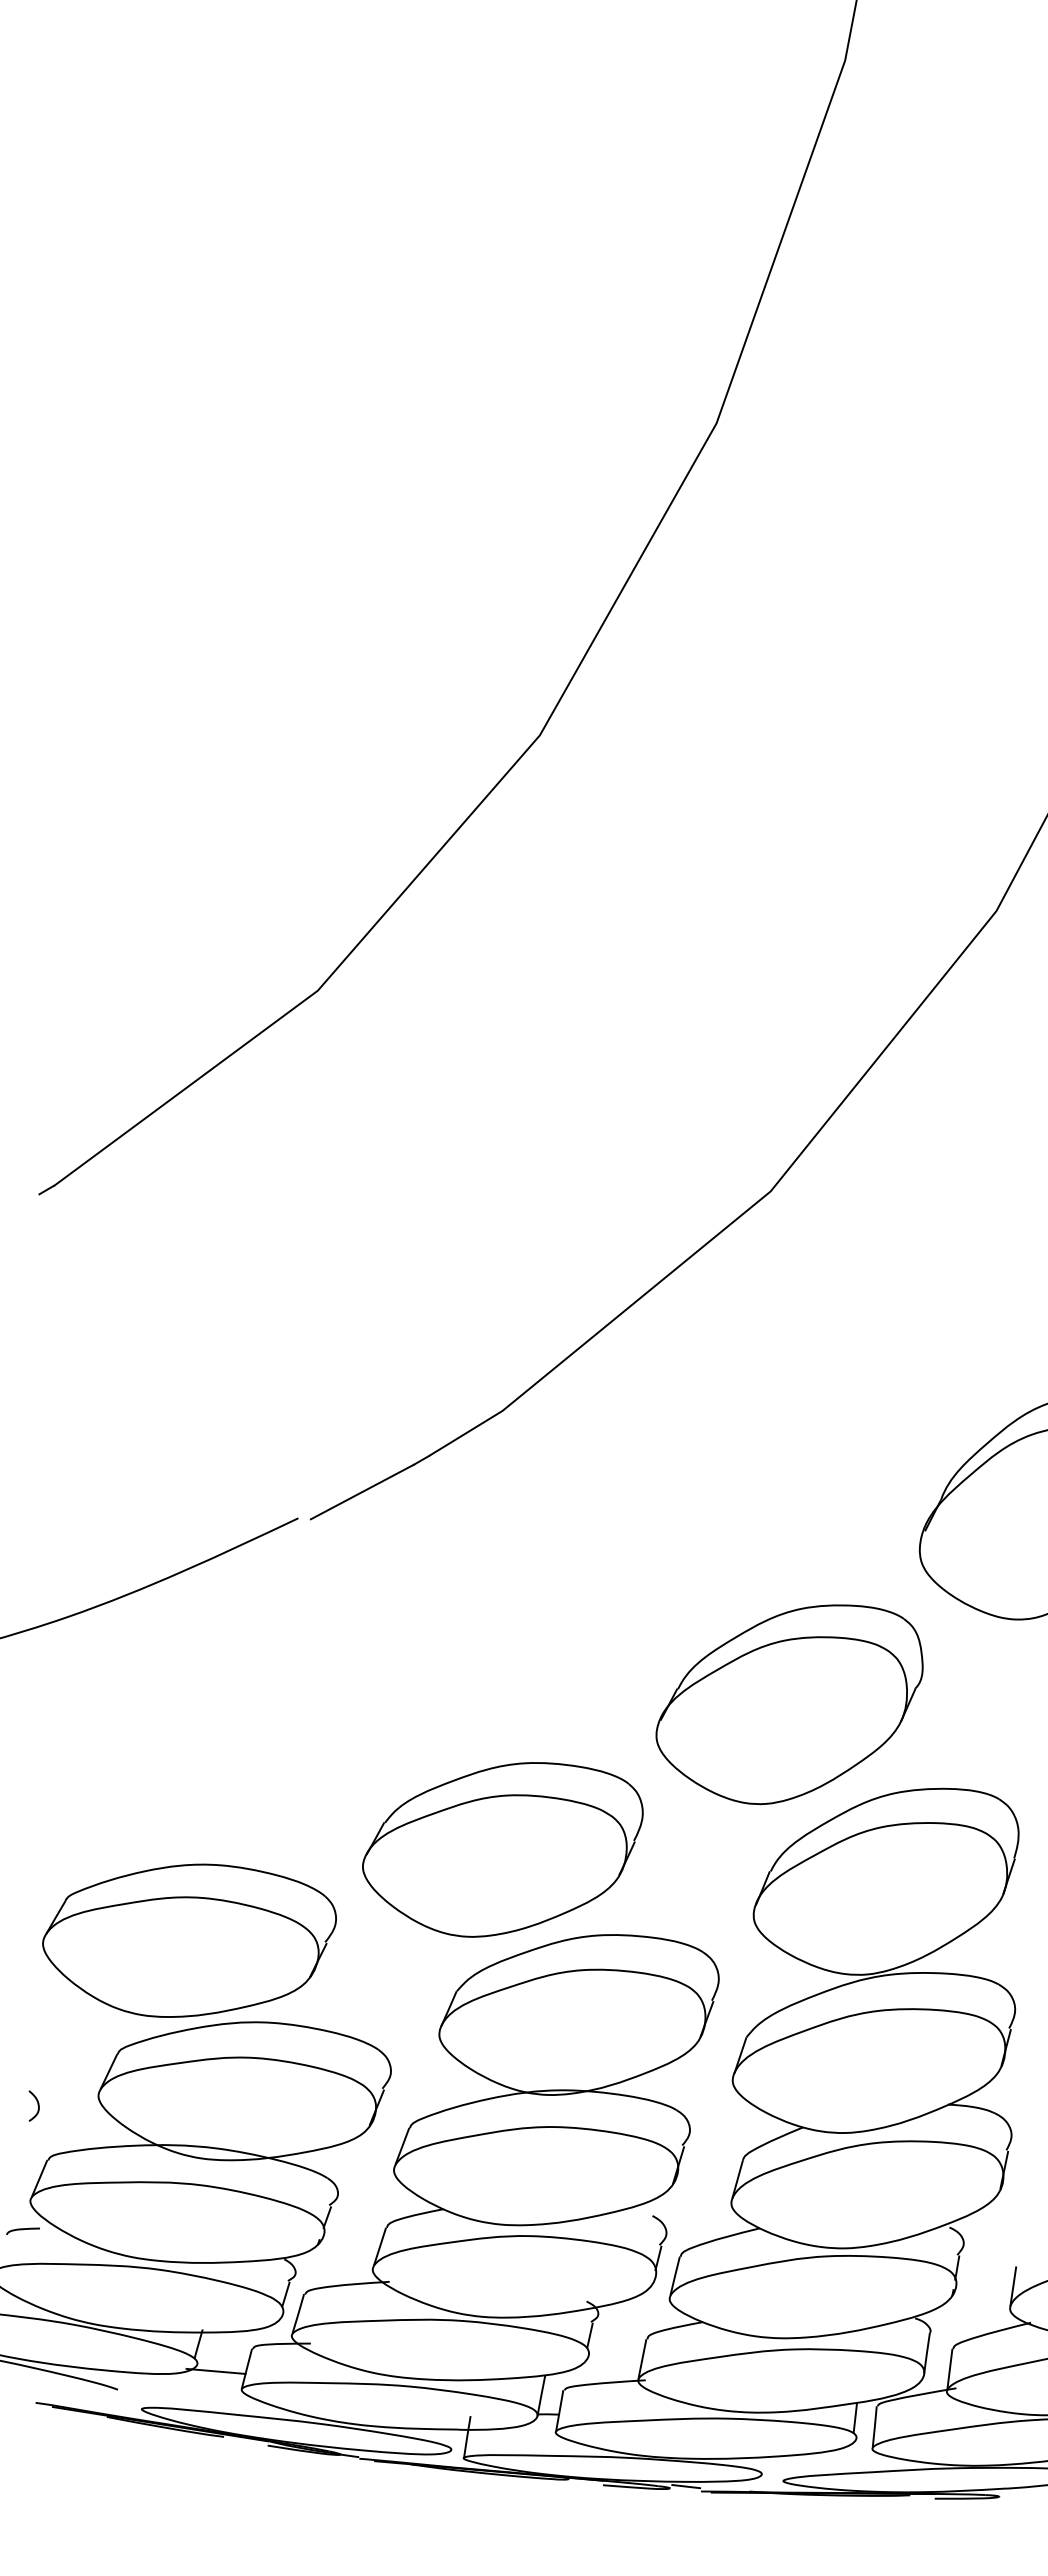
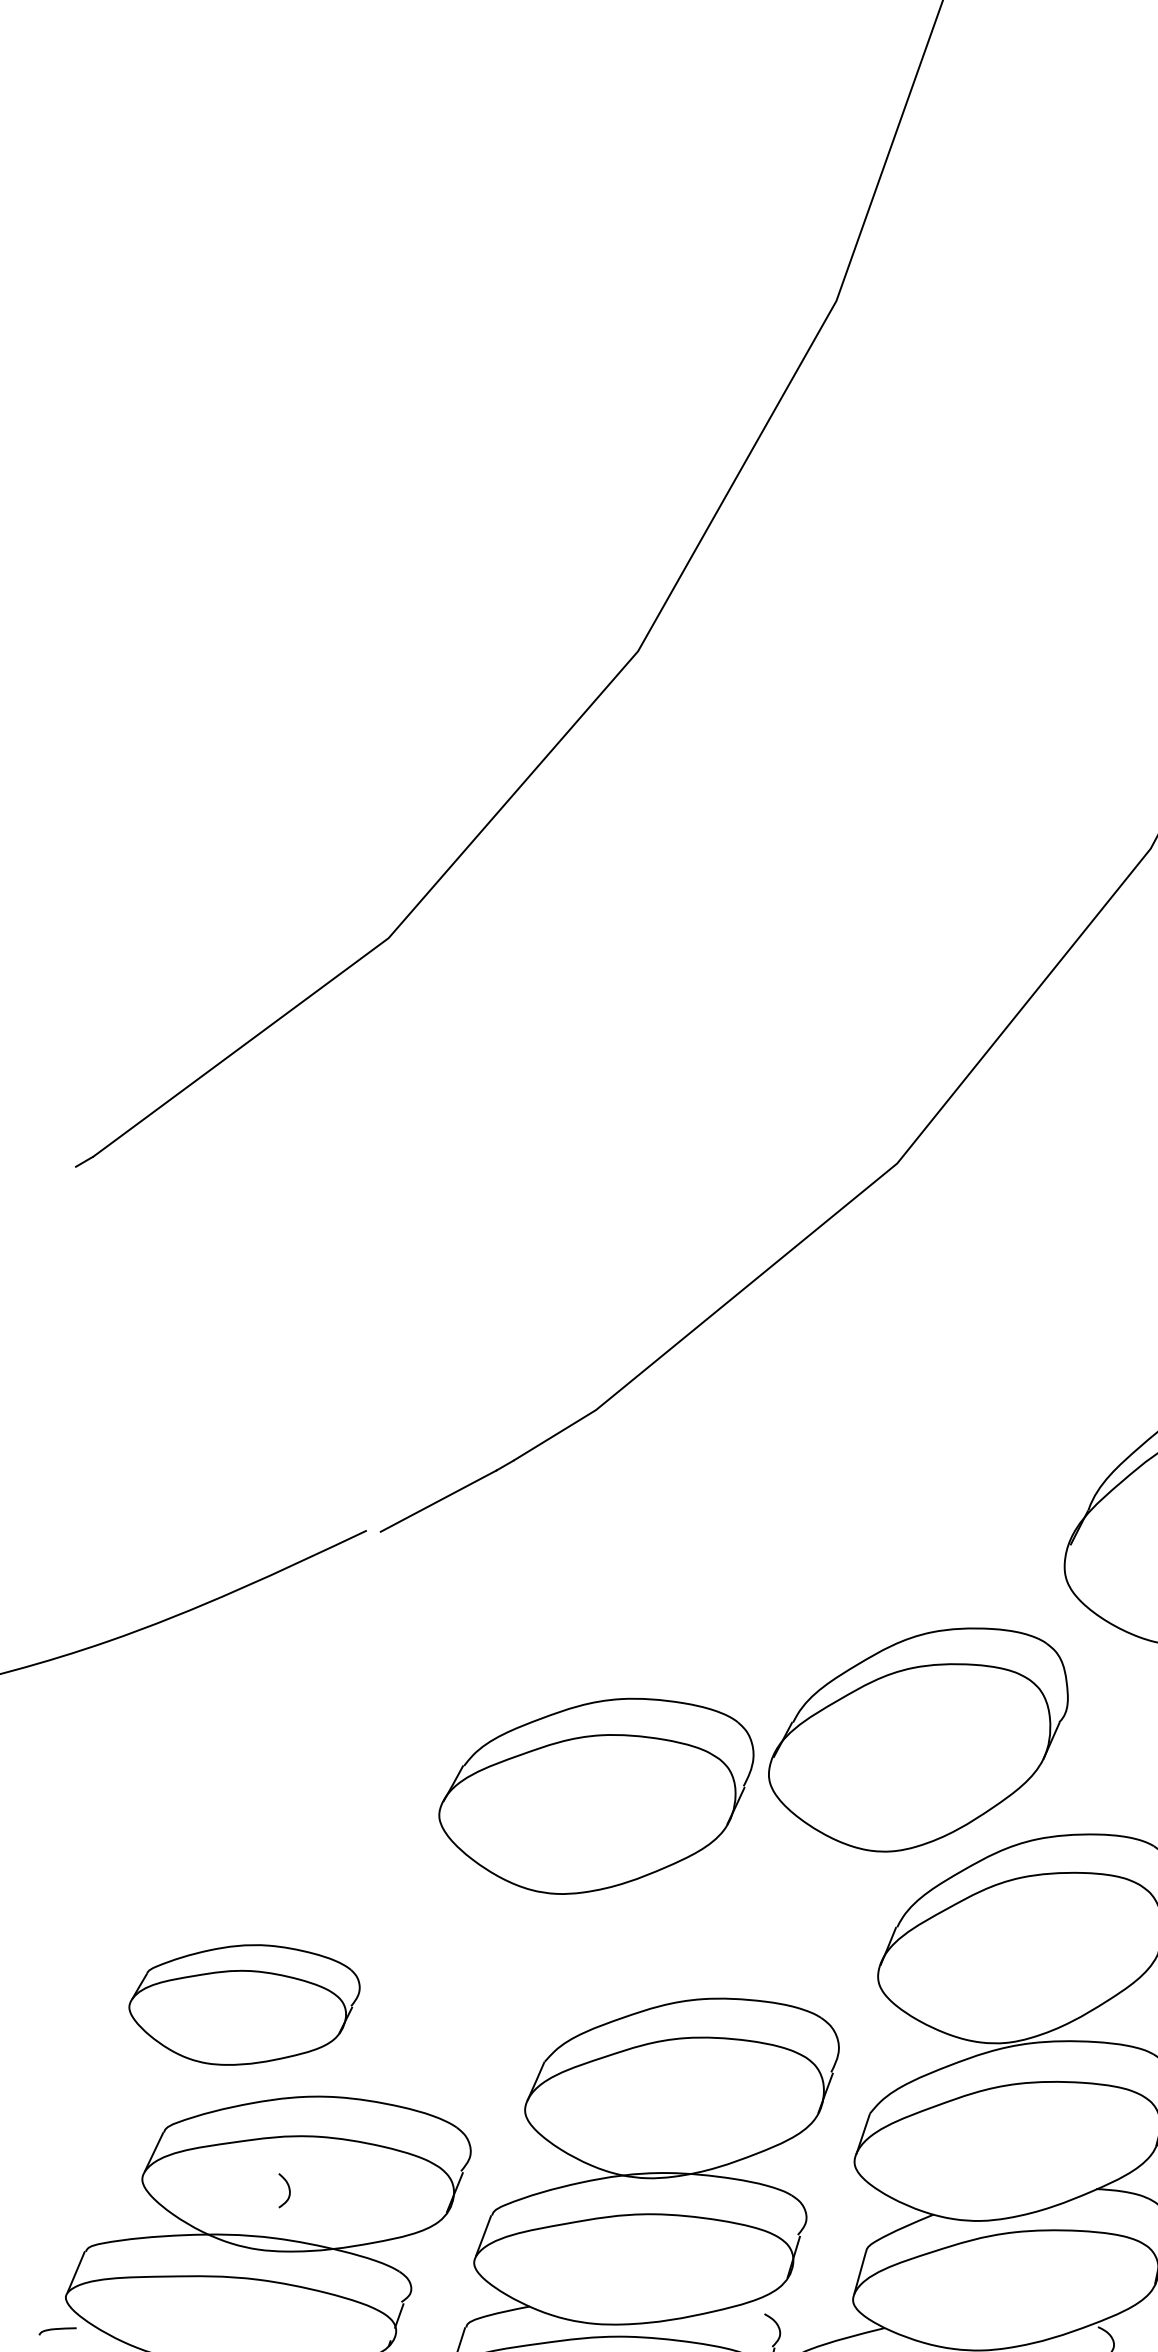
part: (502, 1849) -> (596, 1795), moved
part: (189, 1940) -> (244, 2004), size x0.7
curve: (37, 2105) -> (288, 2190), moved

